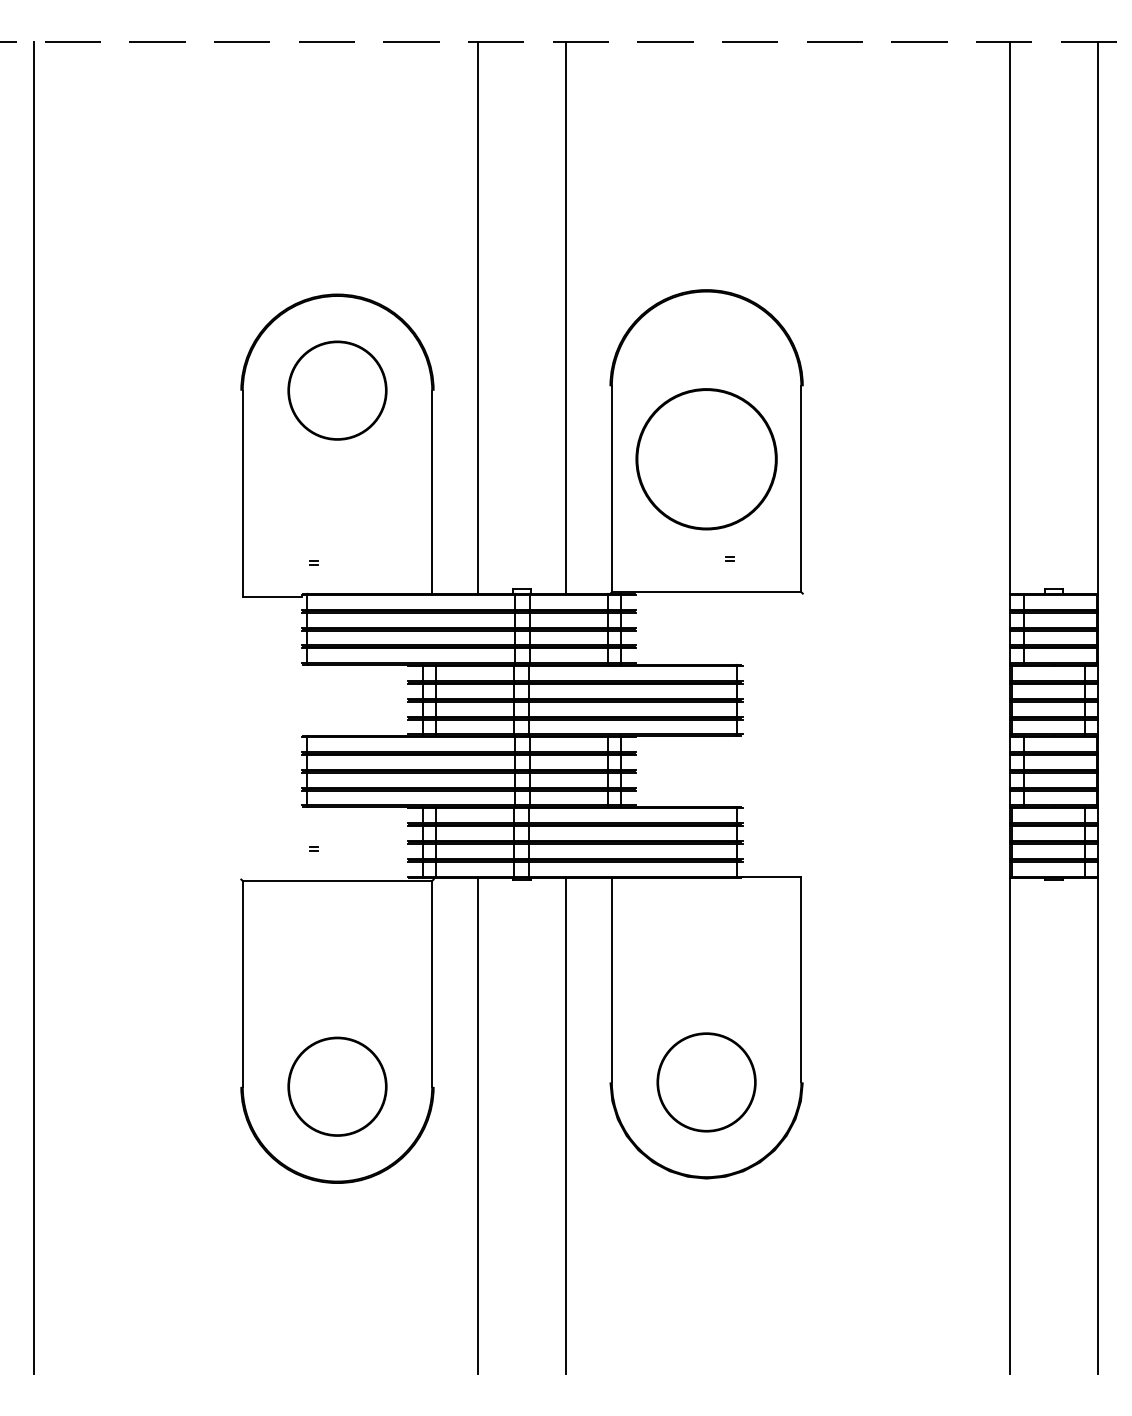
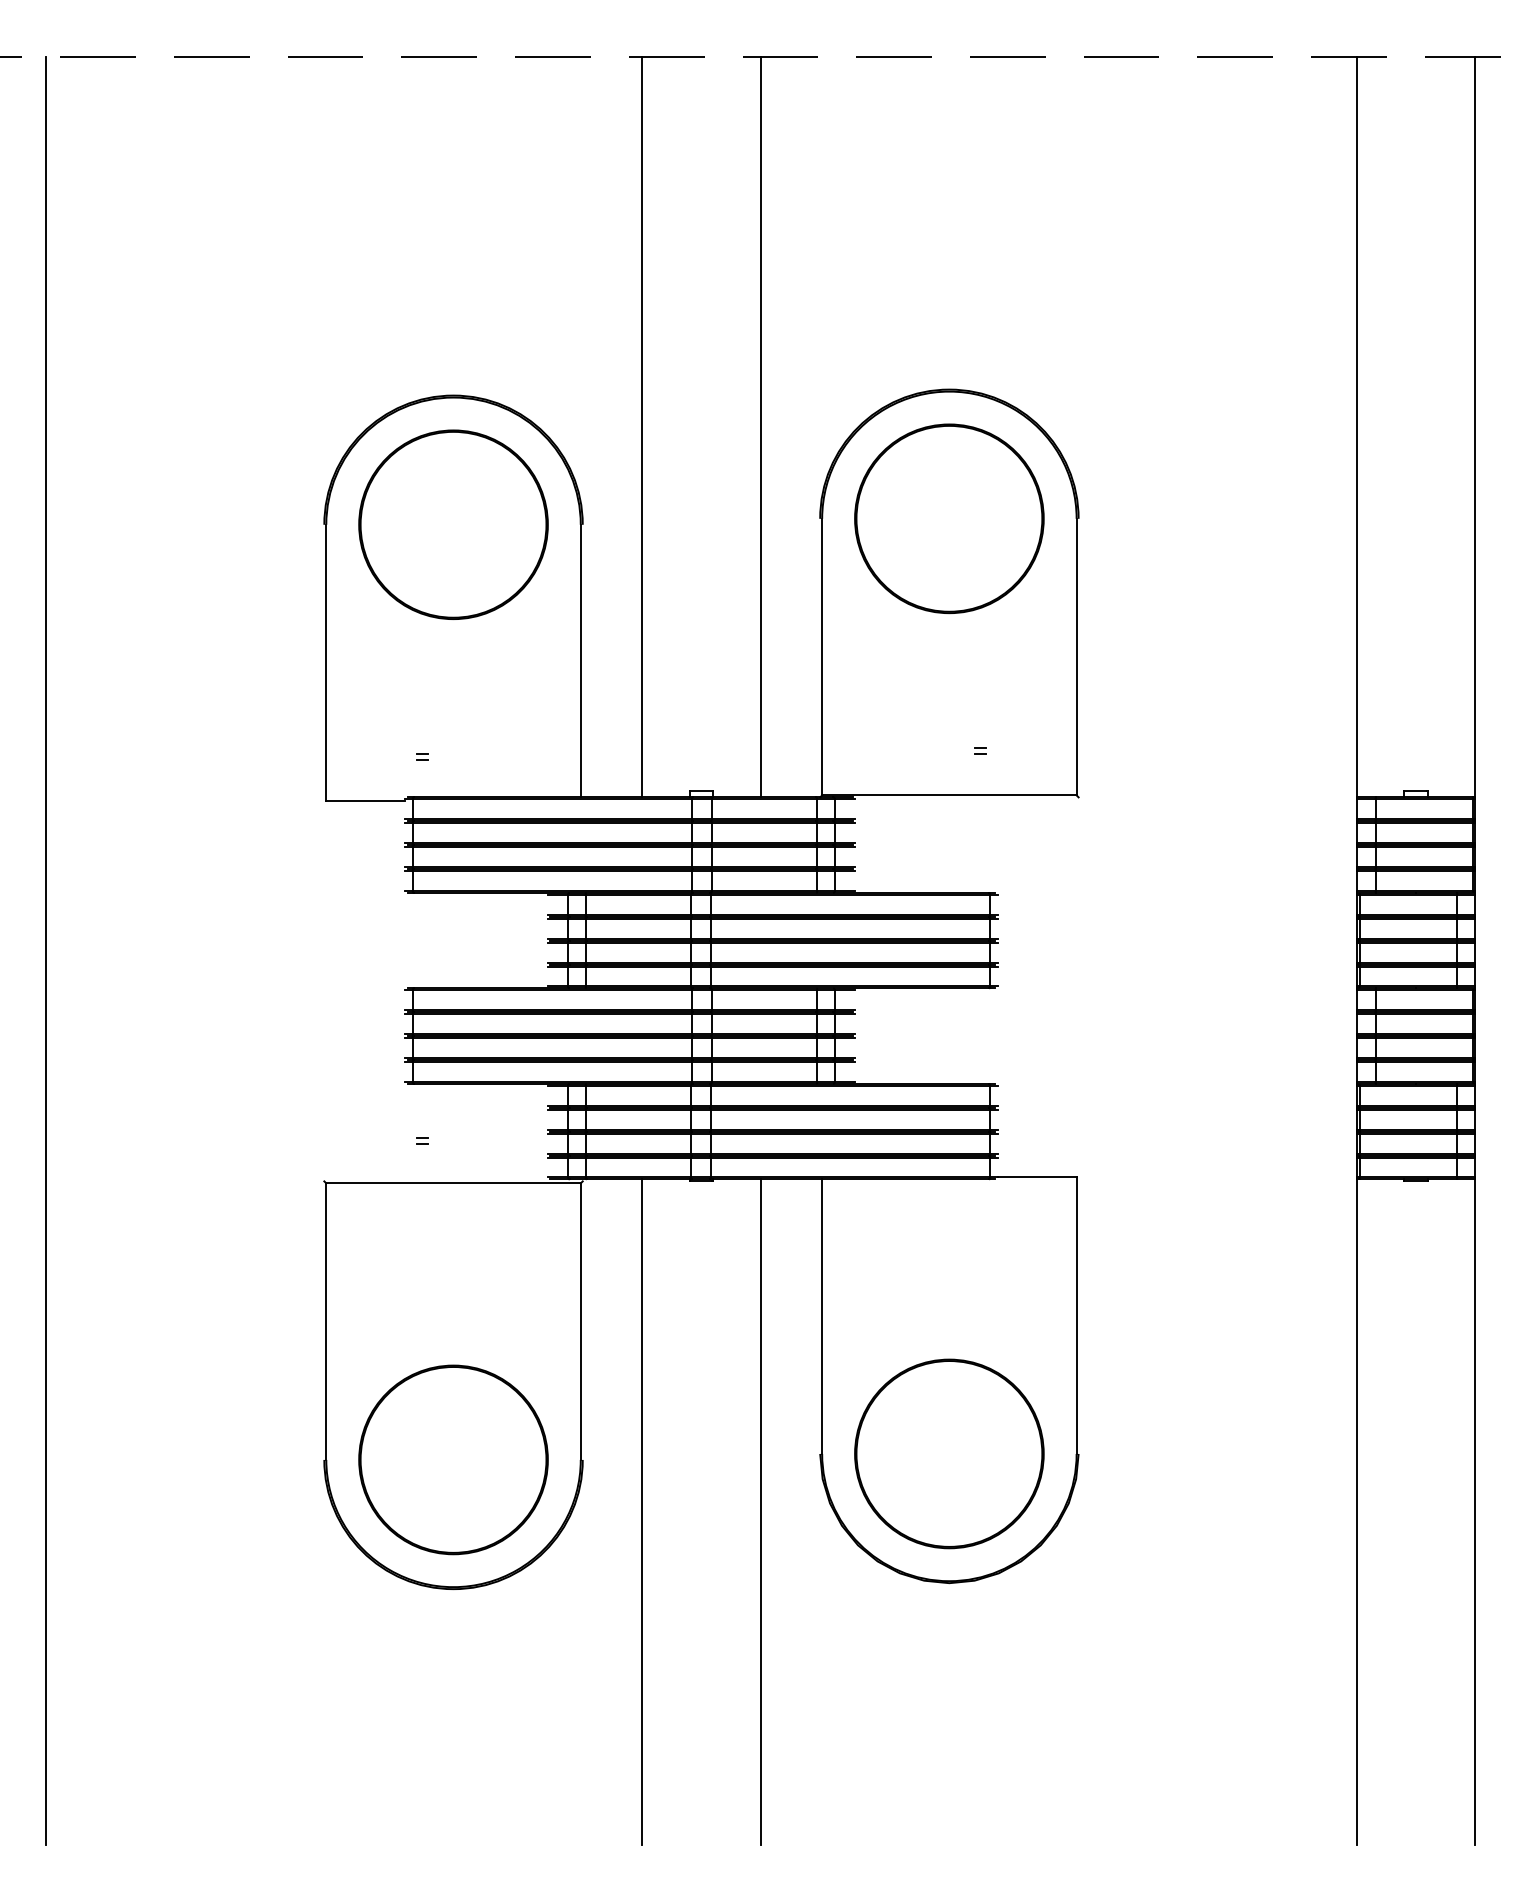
circle: (337, 390) -> (453, 524), size x1.43
circle: (706, 459) -> (949, 519), moved
circle: (706, 1082) -> (949, 1454), size x1.43
circle: (337, 1086) -> (453, 1459), size x1.43

